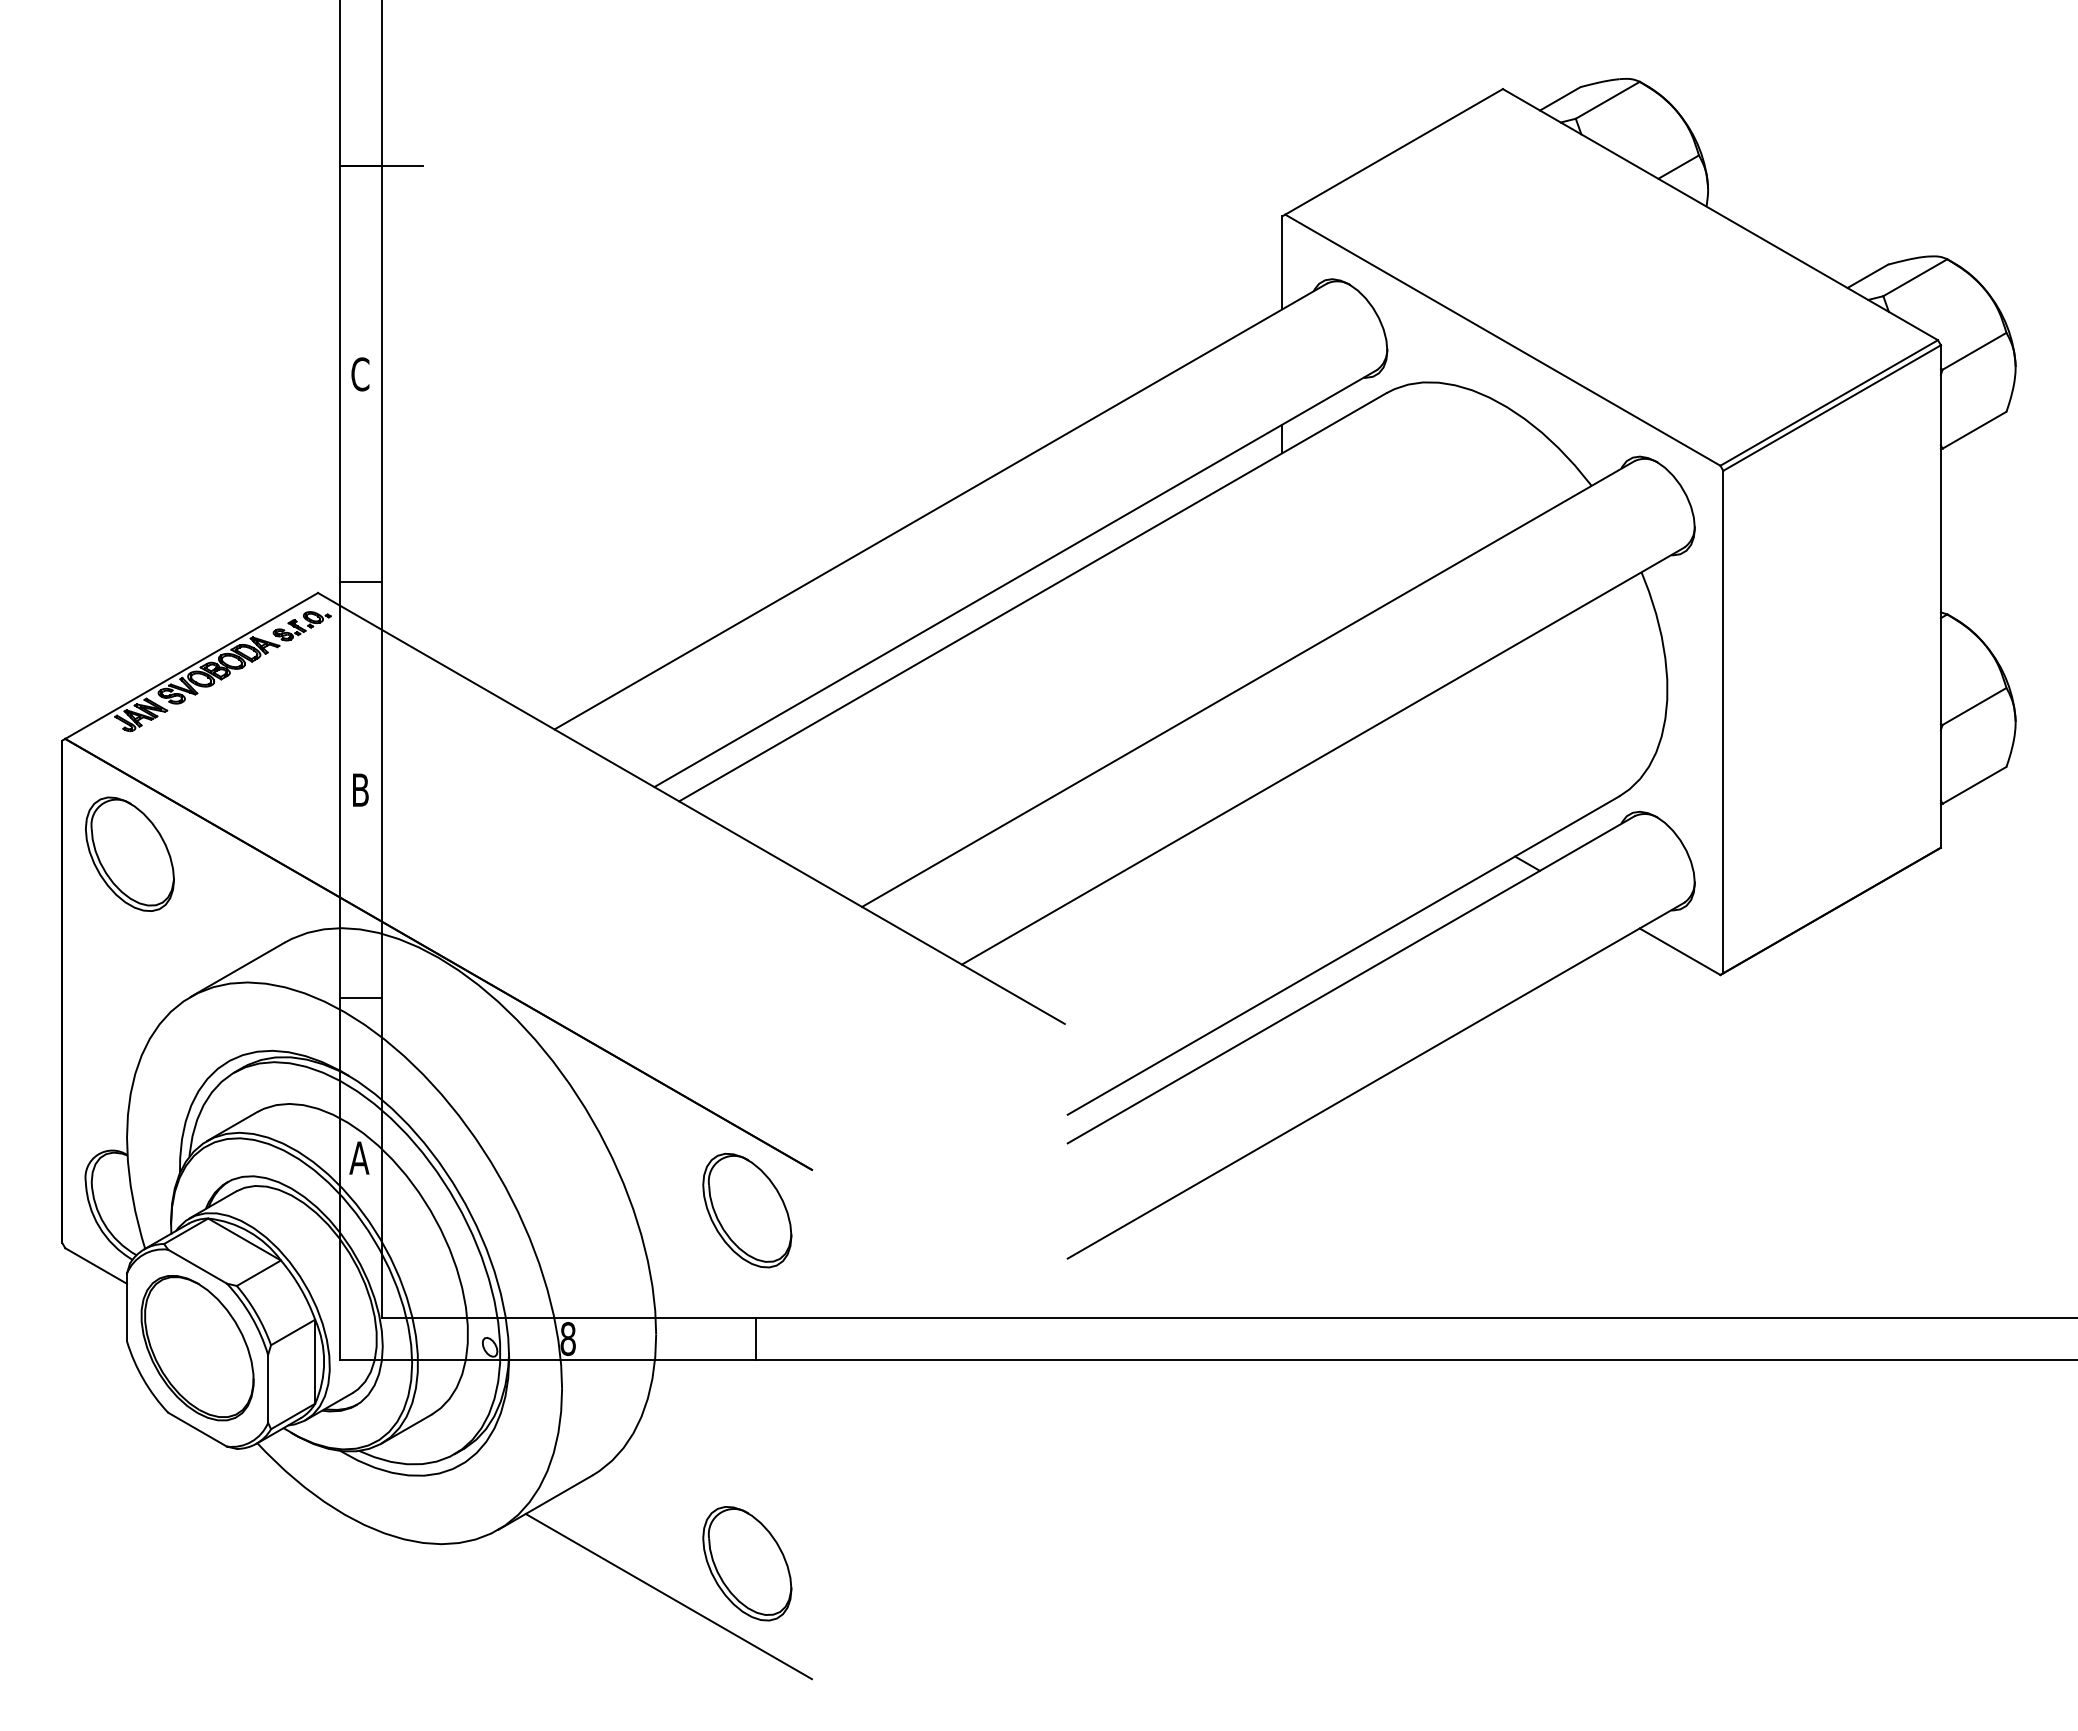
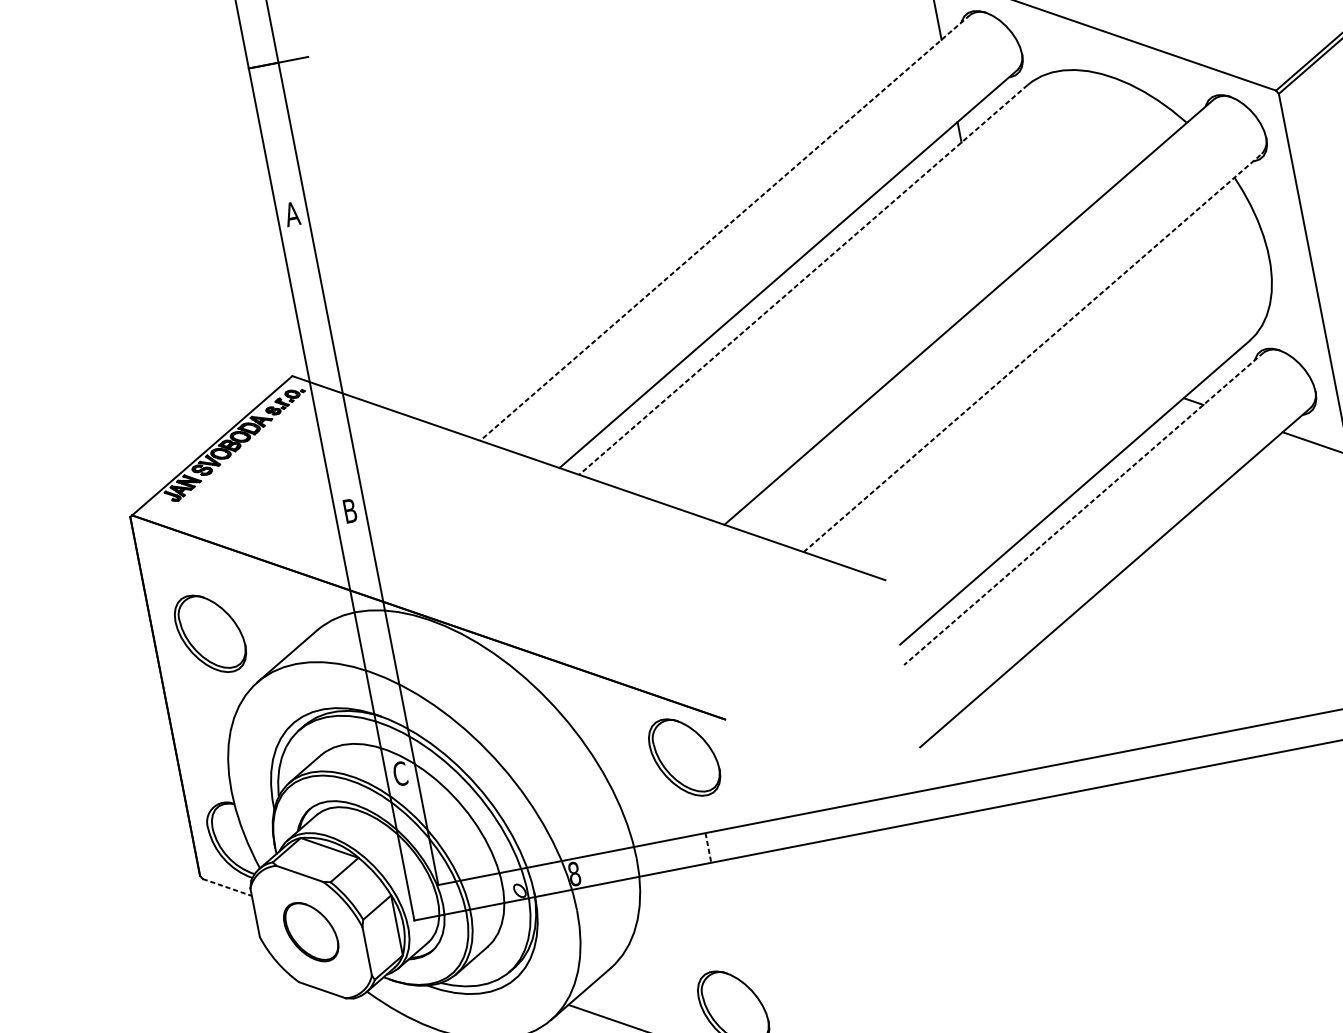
text: (360, 374) -> (292, 214), C -> A
line: (940, 506) -> (724, 227), solid -> dashed
line: (360, 582) -> (321, 362), removed
line: (1032, 597) -> (803, 280), solid -> dashed
line: (1323, 755) -> (1032, 352), solid -> dashed
part: (129, 853) -> (210, 633), moved
line: (1350, 980) -> (1083, 509), solid -> dashed
line: (360, 997) -> (378, 659), removed
text: (359, 1158) -> (400, 774), A -> C
line: (96, 1266) -> (227, 887), solid -> dashed
line: (755, 1338) -> (708, 847), solid -> dashed
part: (197, 1348) -> (311, 932), size x0.6

